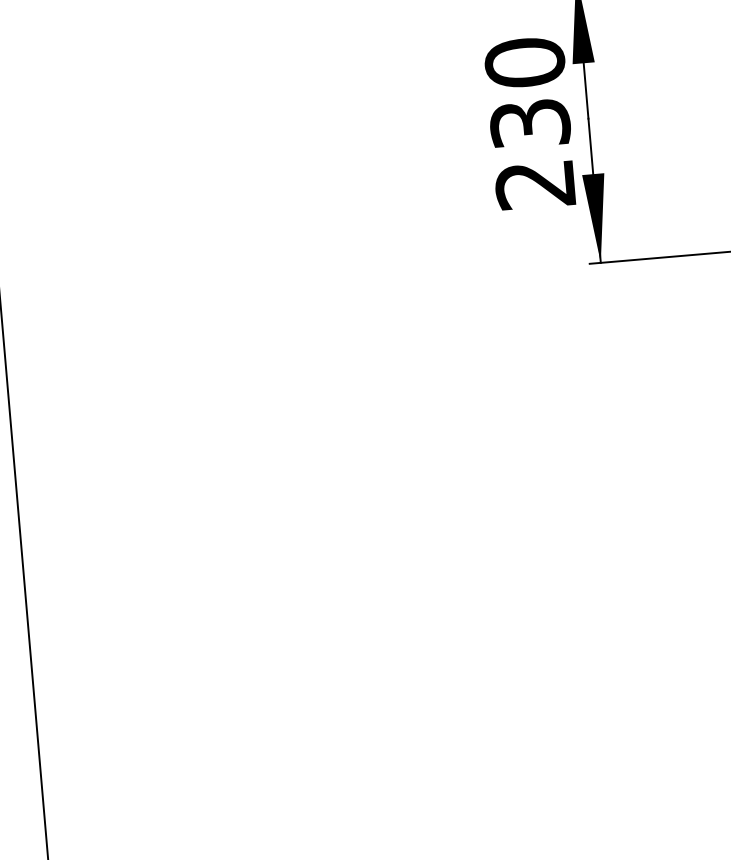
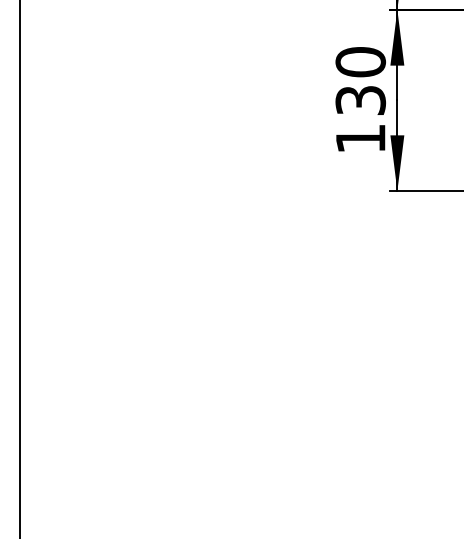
text: (535, 185) -> (360, 139), 230 -> 130

